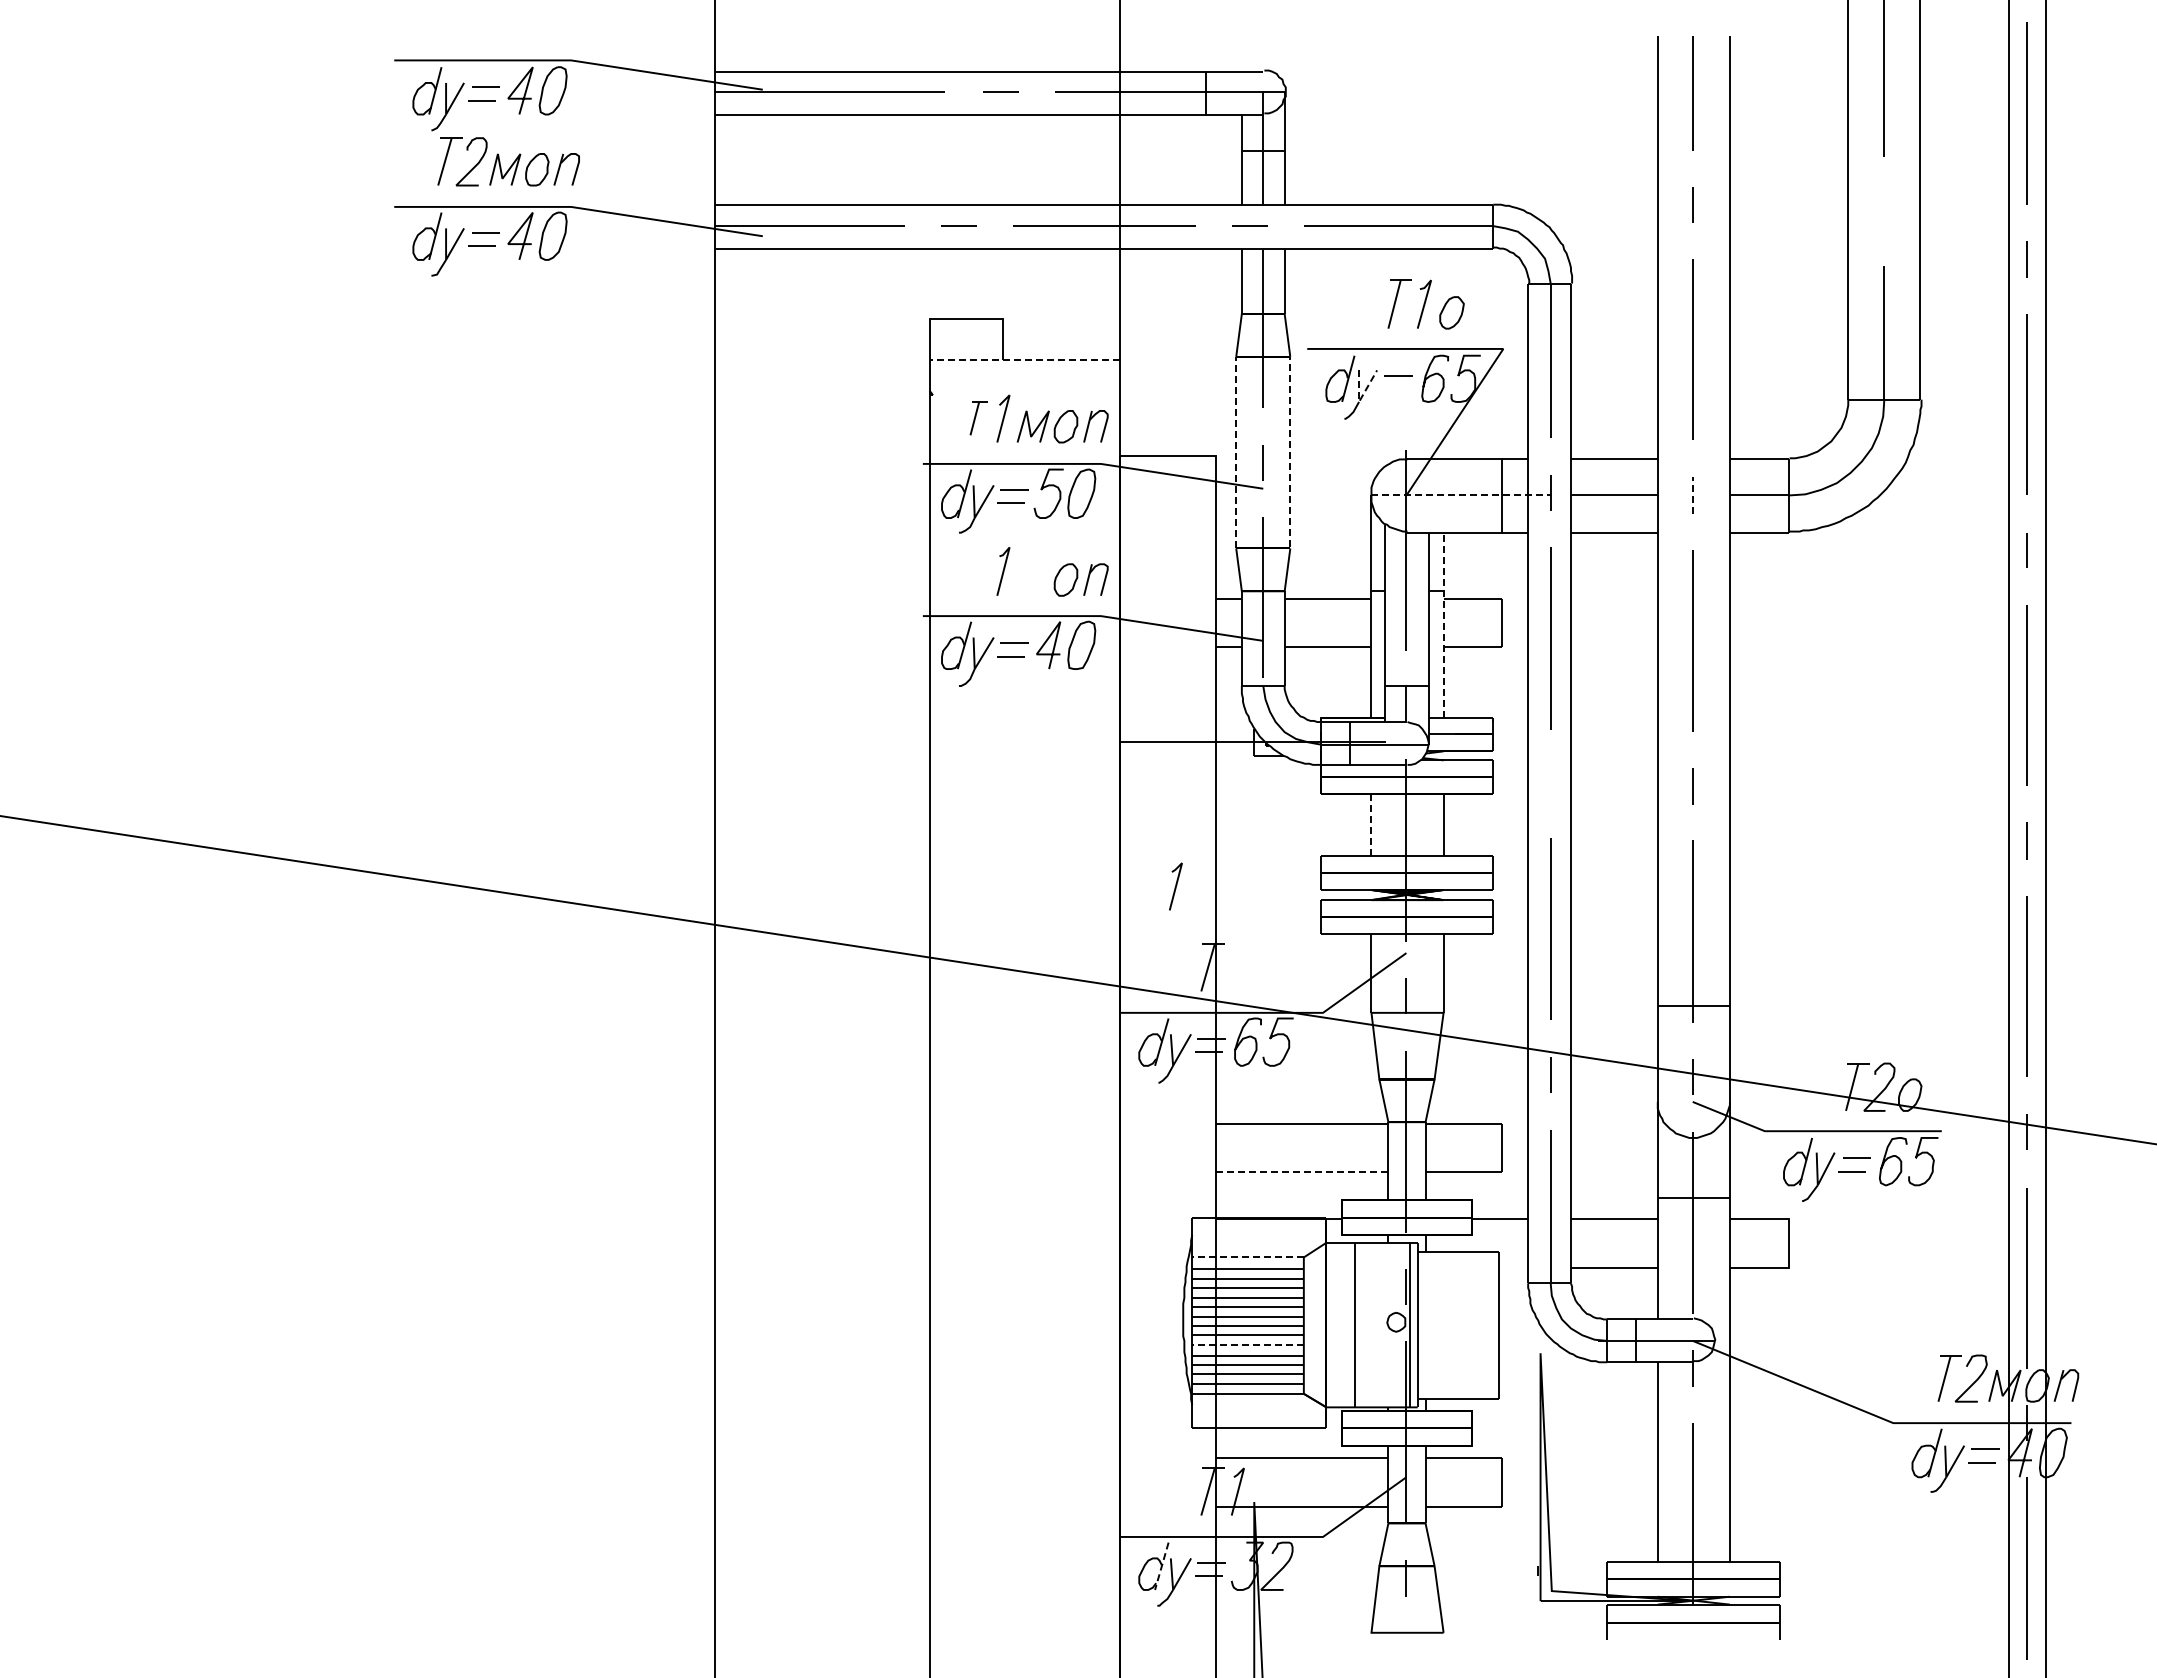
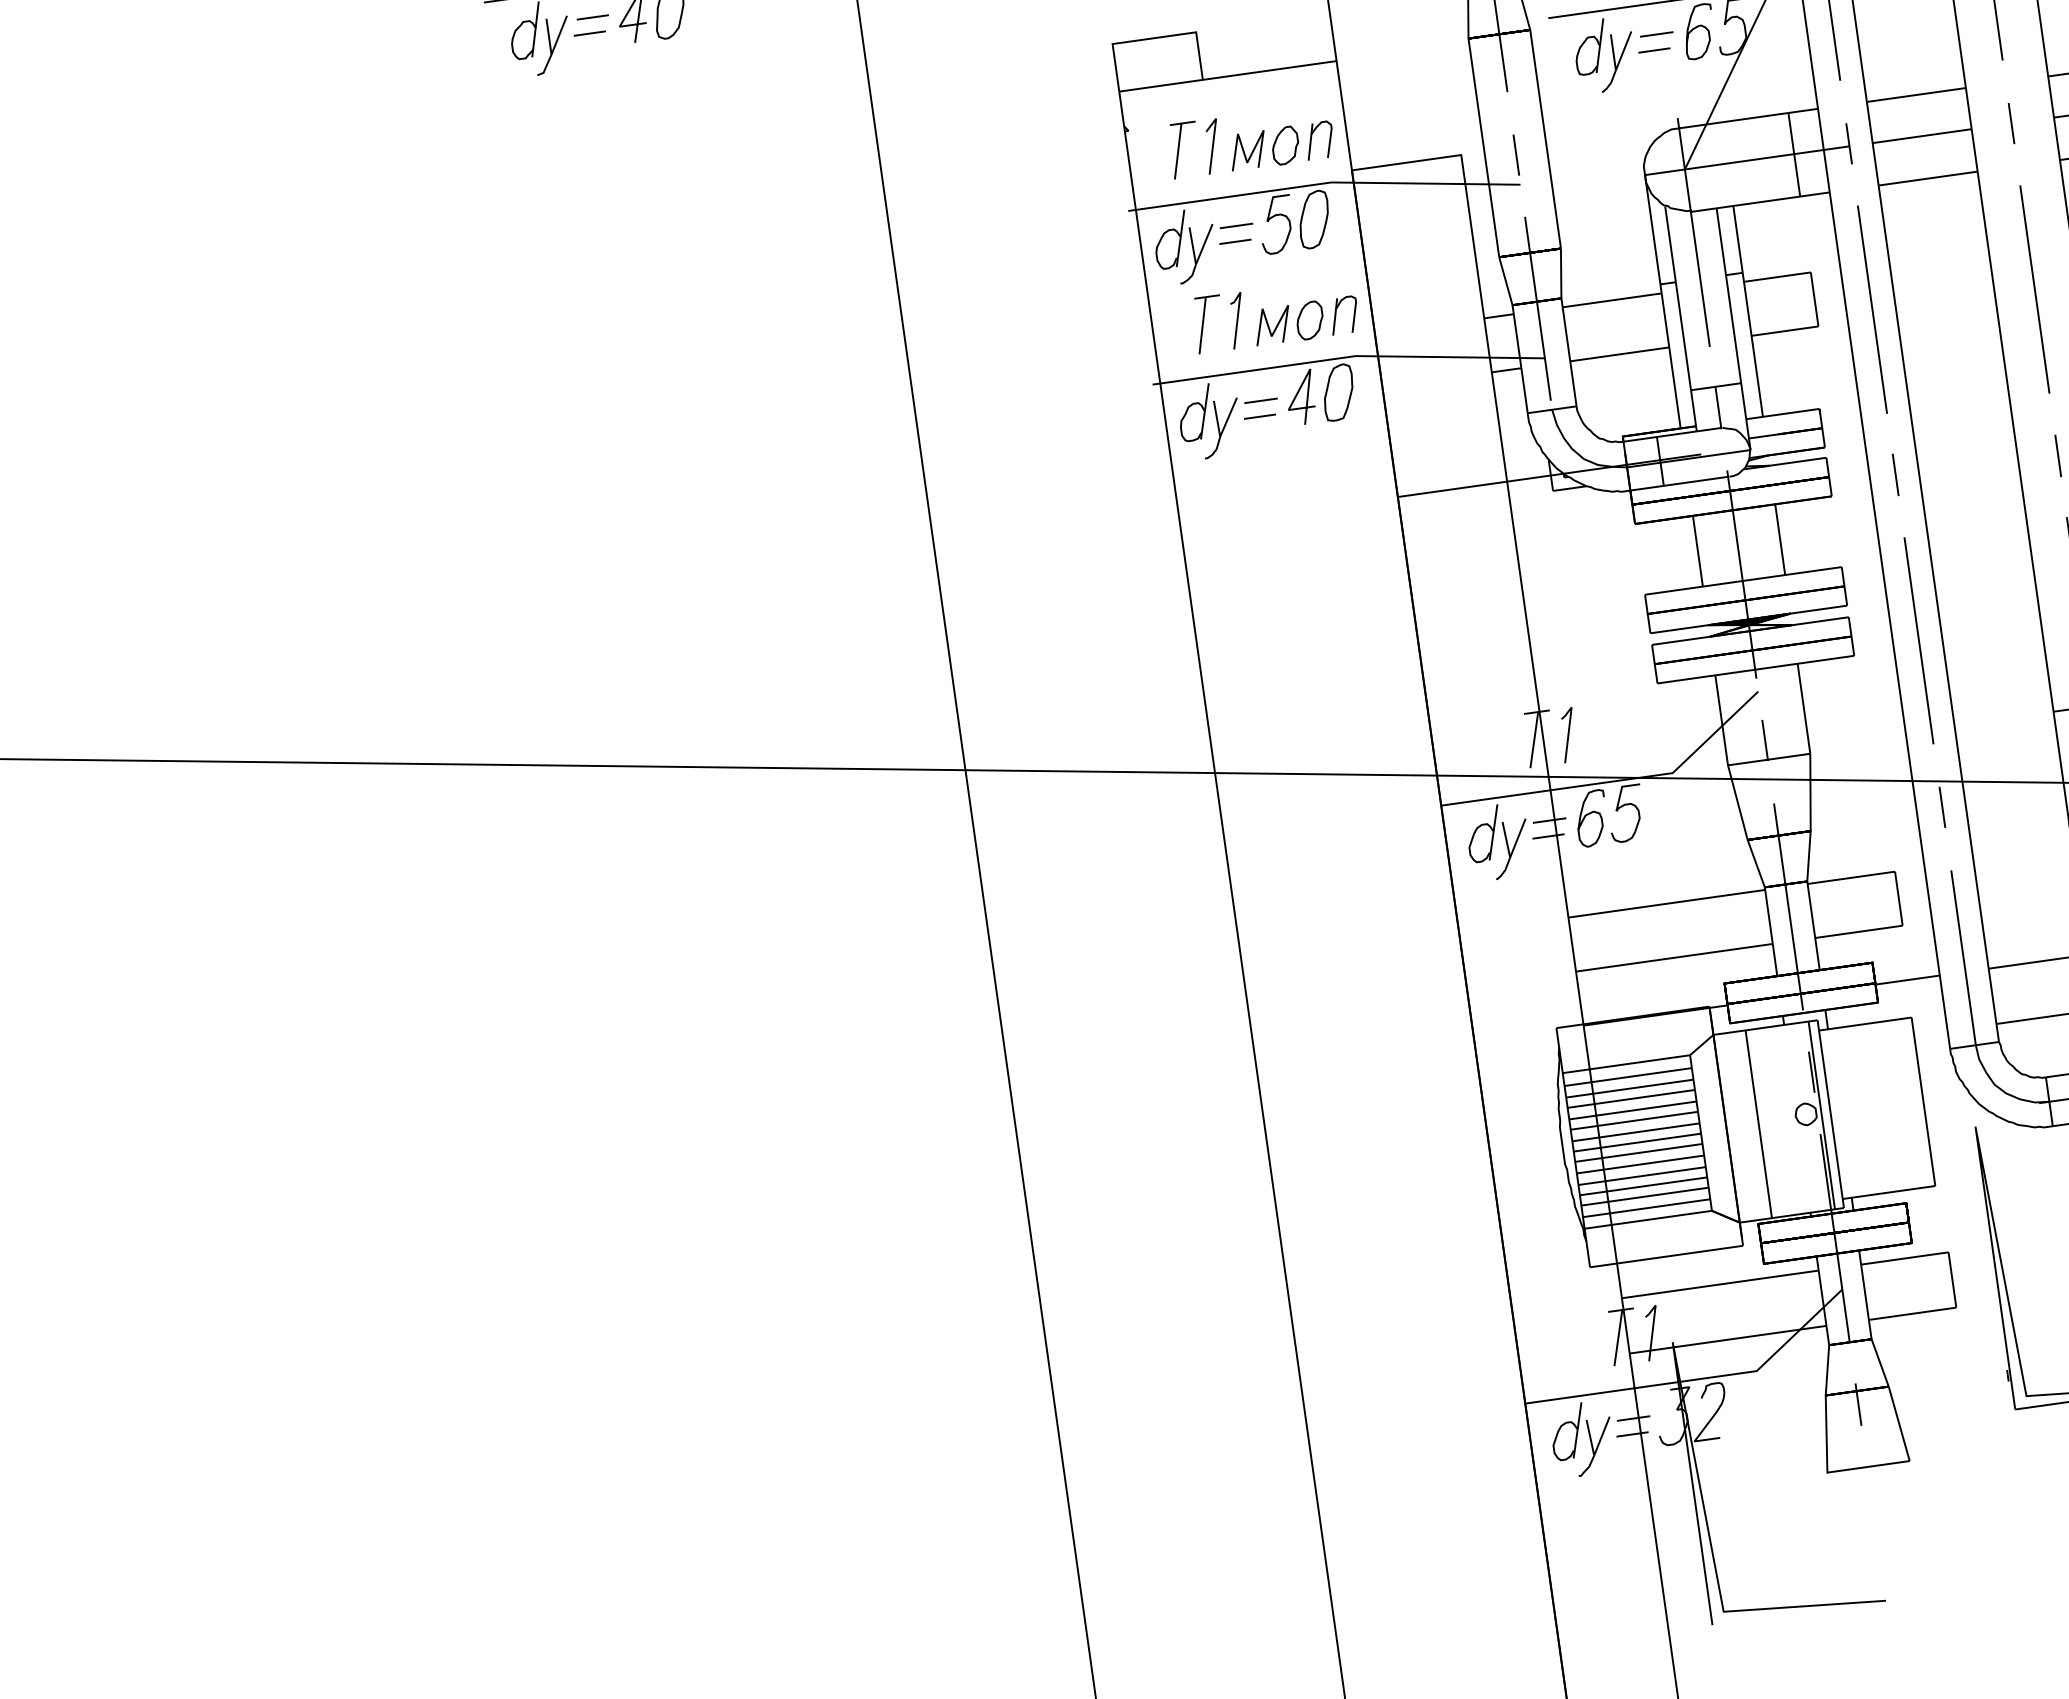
line: (1263, 356) -> (1499, 33), dashed -> solid
line: (1024, 360) -> (1227, 76), dashed -> solid
line: (1394, 389) -> (1654, 50), added
line: (1360, 400) -> (1617, 68), dashed -> solid
part: (978, 418) -> (1184, 150), size x1.43
line: (1461, 495) -> (1747, 160), dashed -> solid
line: (1692, 495) -> (2011, 123), dashed -> solid
part: (978, 570) -> (1208, 323), added
line: (1030, 579) -> (1269, 325), added
line: (1443, 624) -> (1747, 310), dashed -> solid
line: (1550, 783) -> (1895, 474), added
line: (1371, 825) -> (1697, 551), dashed -> solid
line: (1175, 886) -> (1567, 735), moved
line: (1302, 1171) -> (1674, 957), dashed -> solid
line: (1248, 1257) -> (1626, 1064), dashed -> solid
line: (1248, 1345) -> (1641, 1164), dashed -> solid
line: (1161, 1566) -> (1577, 1430), dashed -> solid

